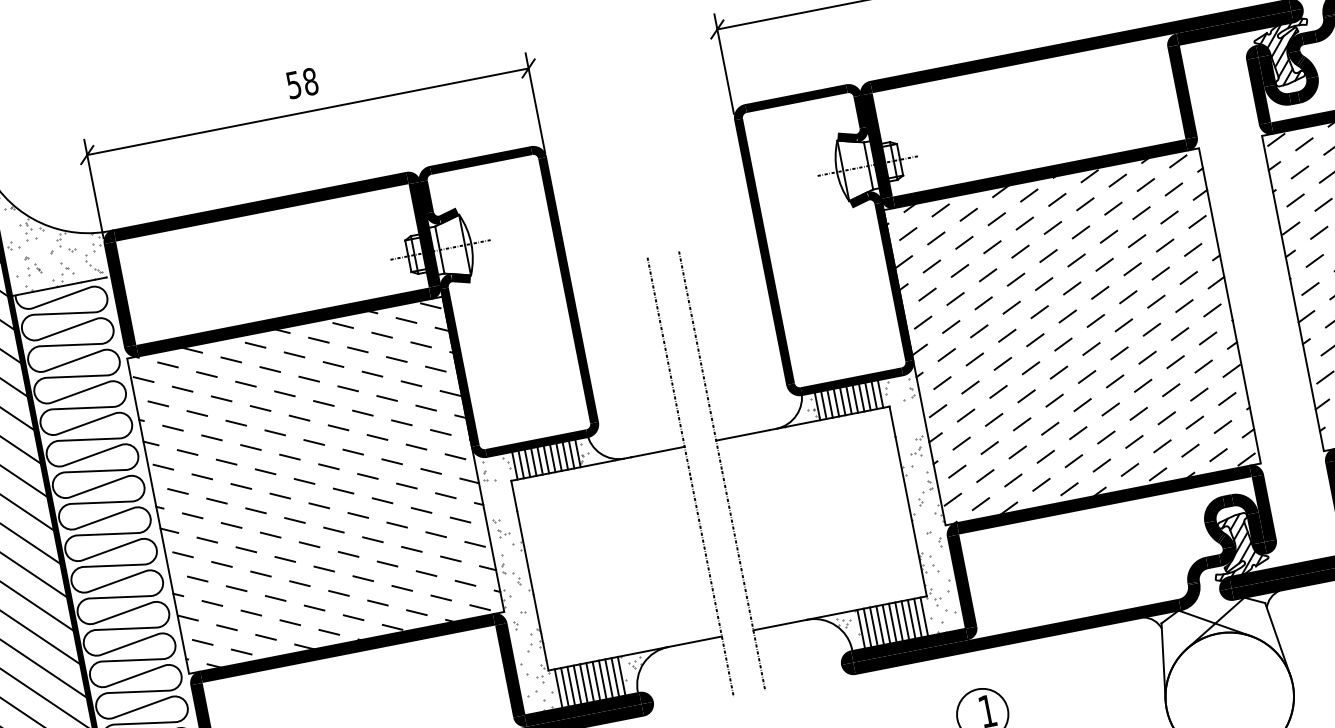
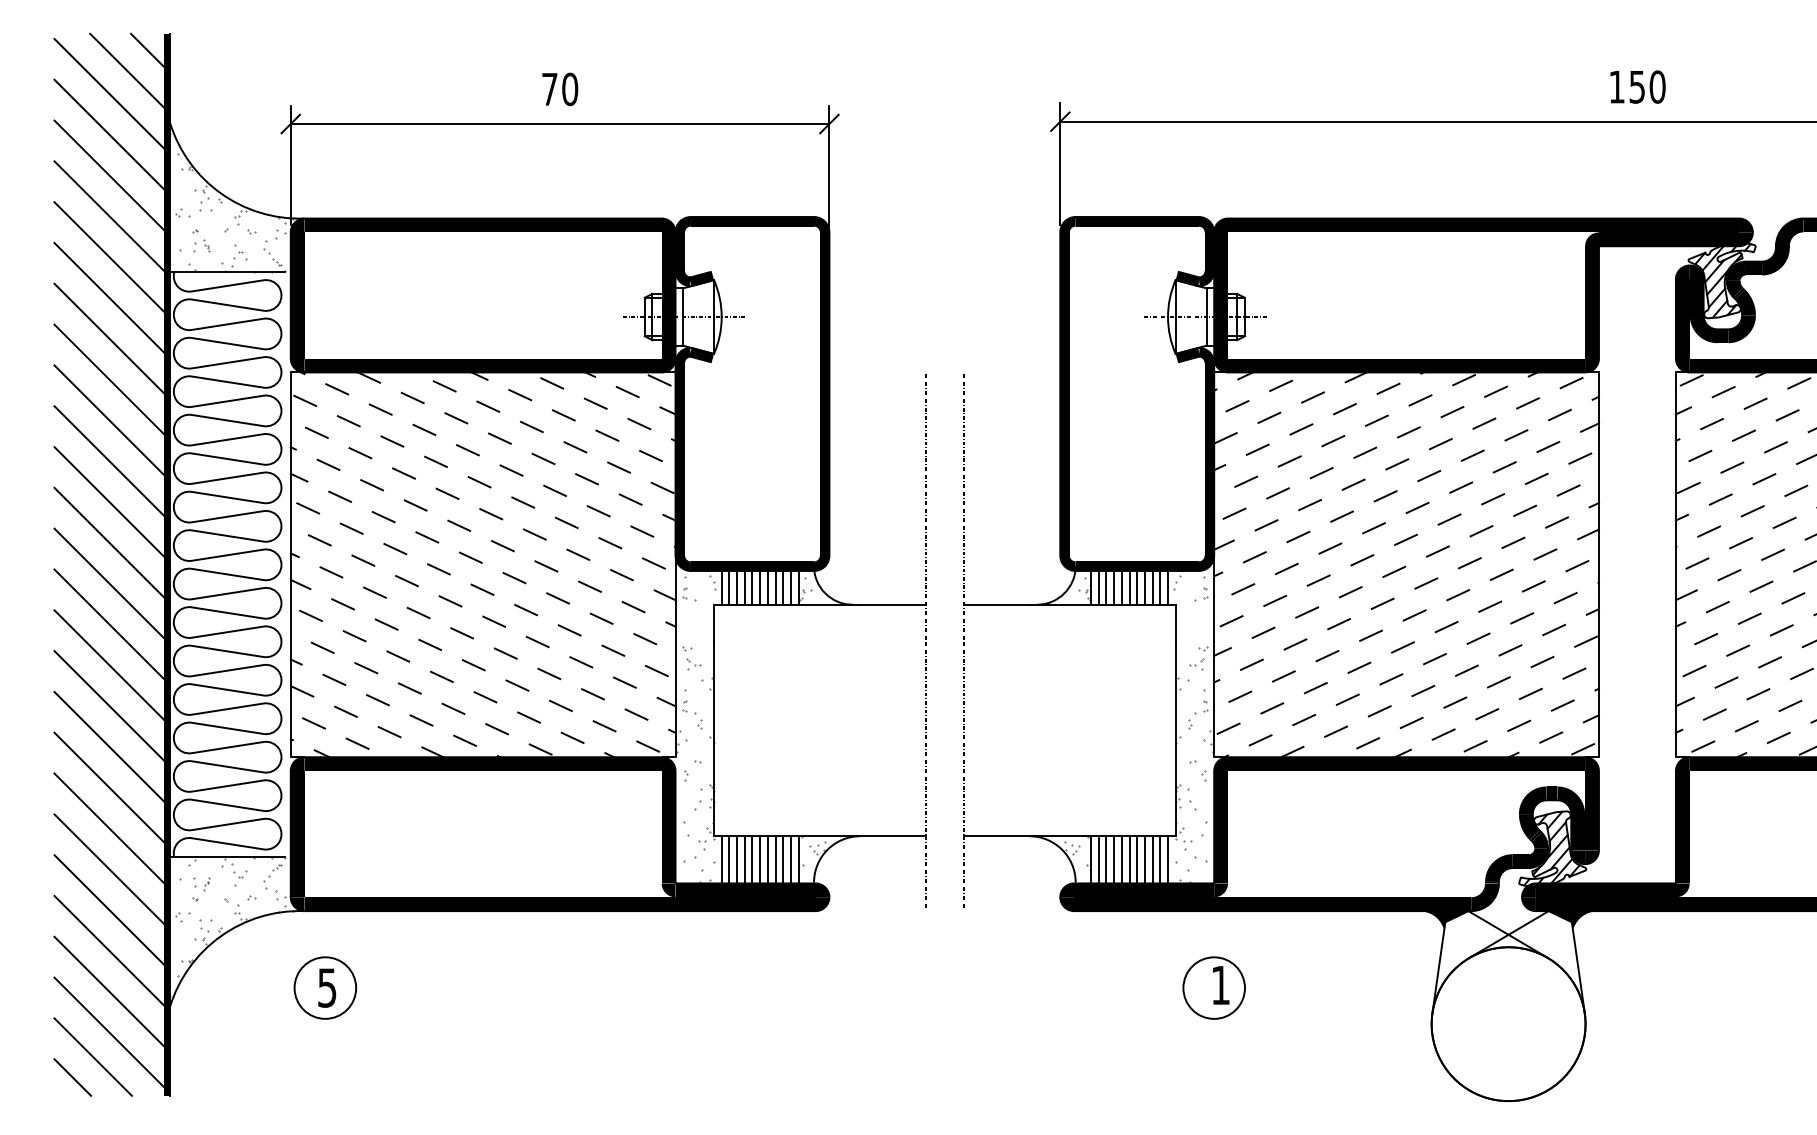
text: (302, 83) -> (560, 89), 58 -> 70
fill: (1262, 601) -> (1569, 919), added
fill: (1162, 620) -> (1446, 919), added

